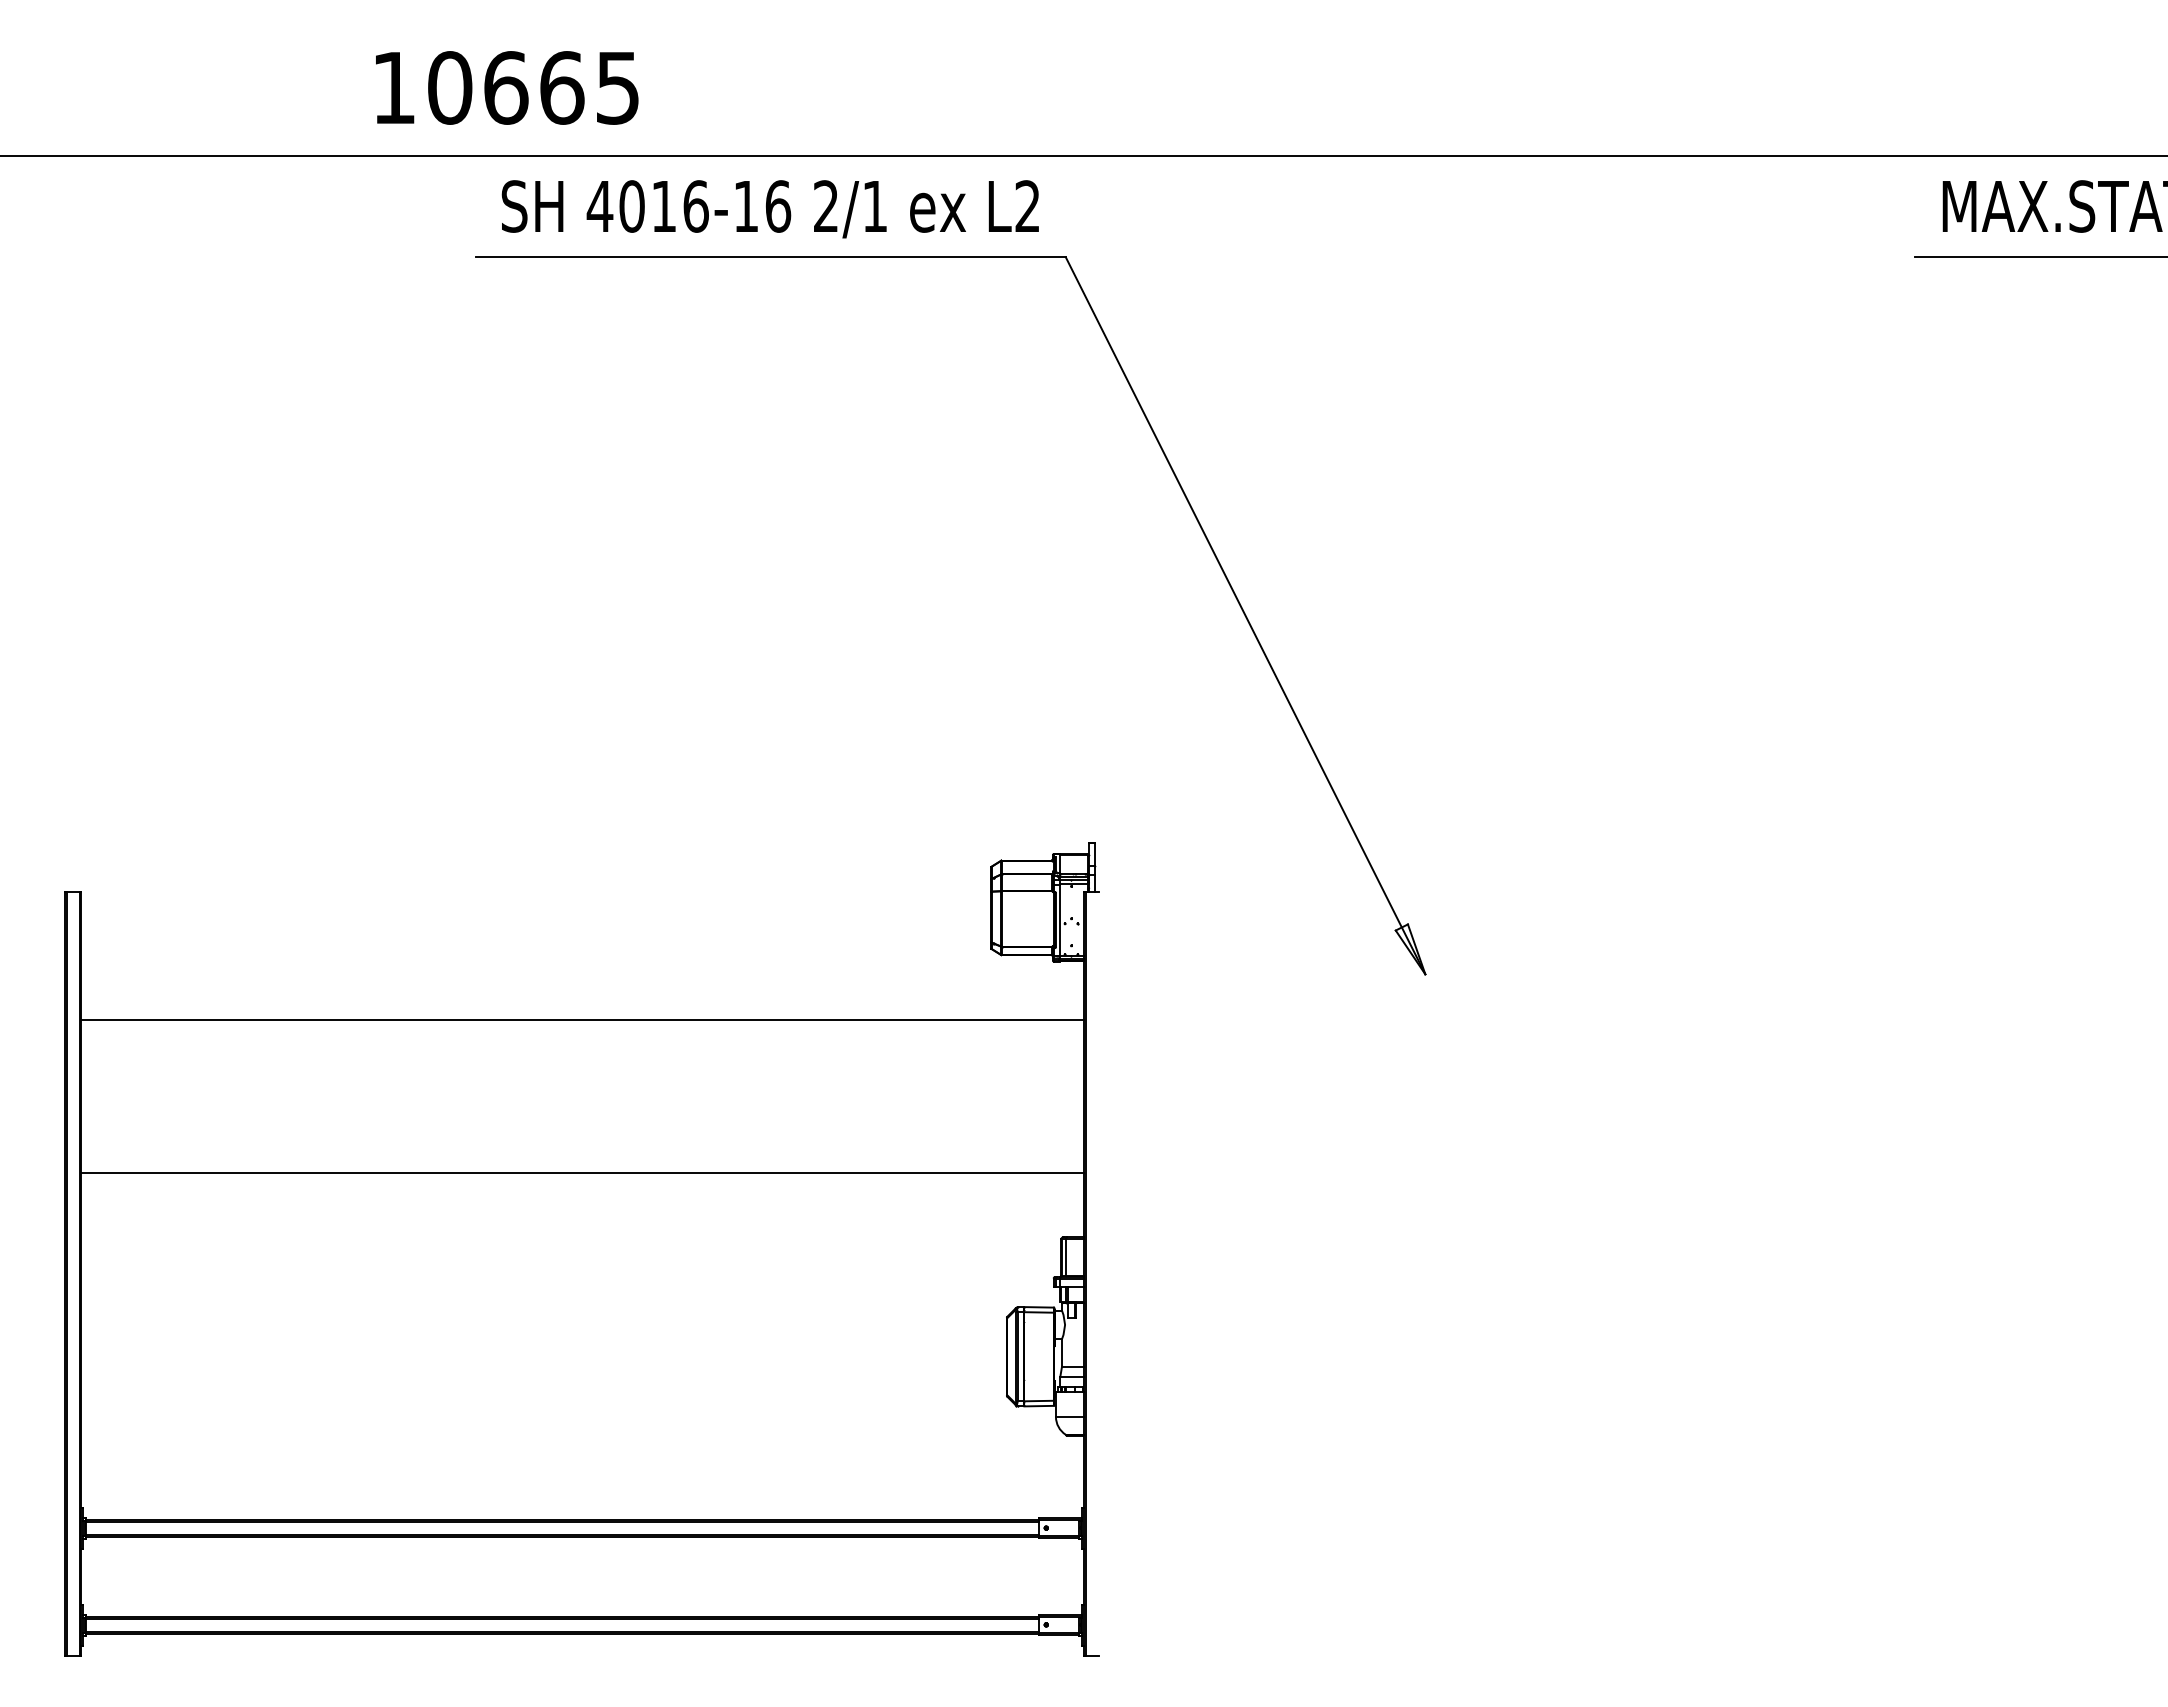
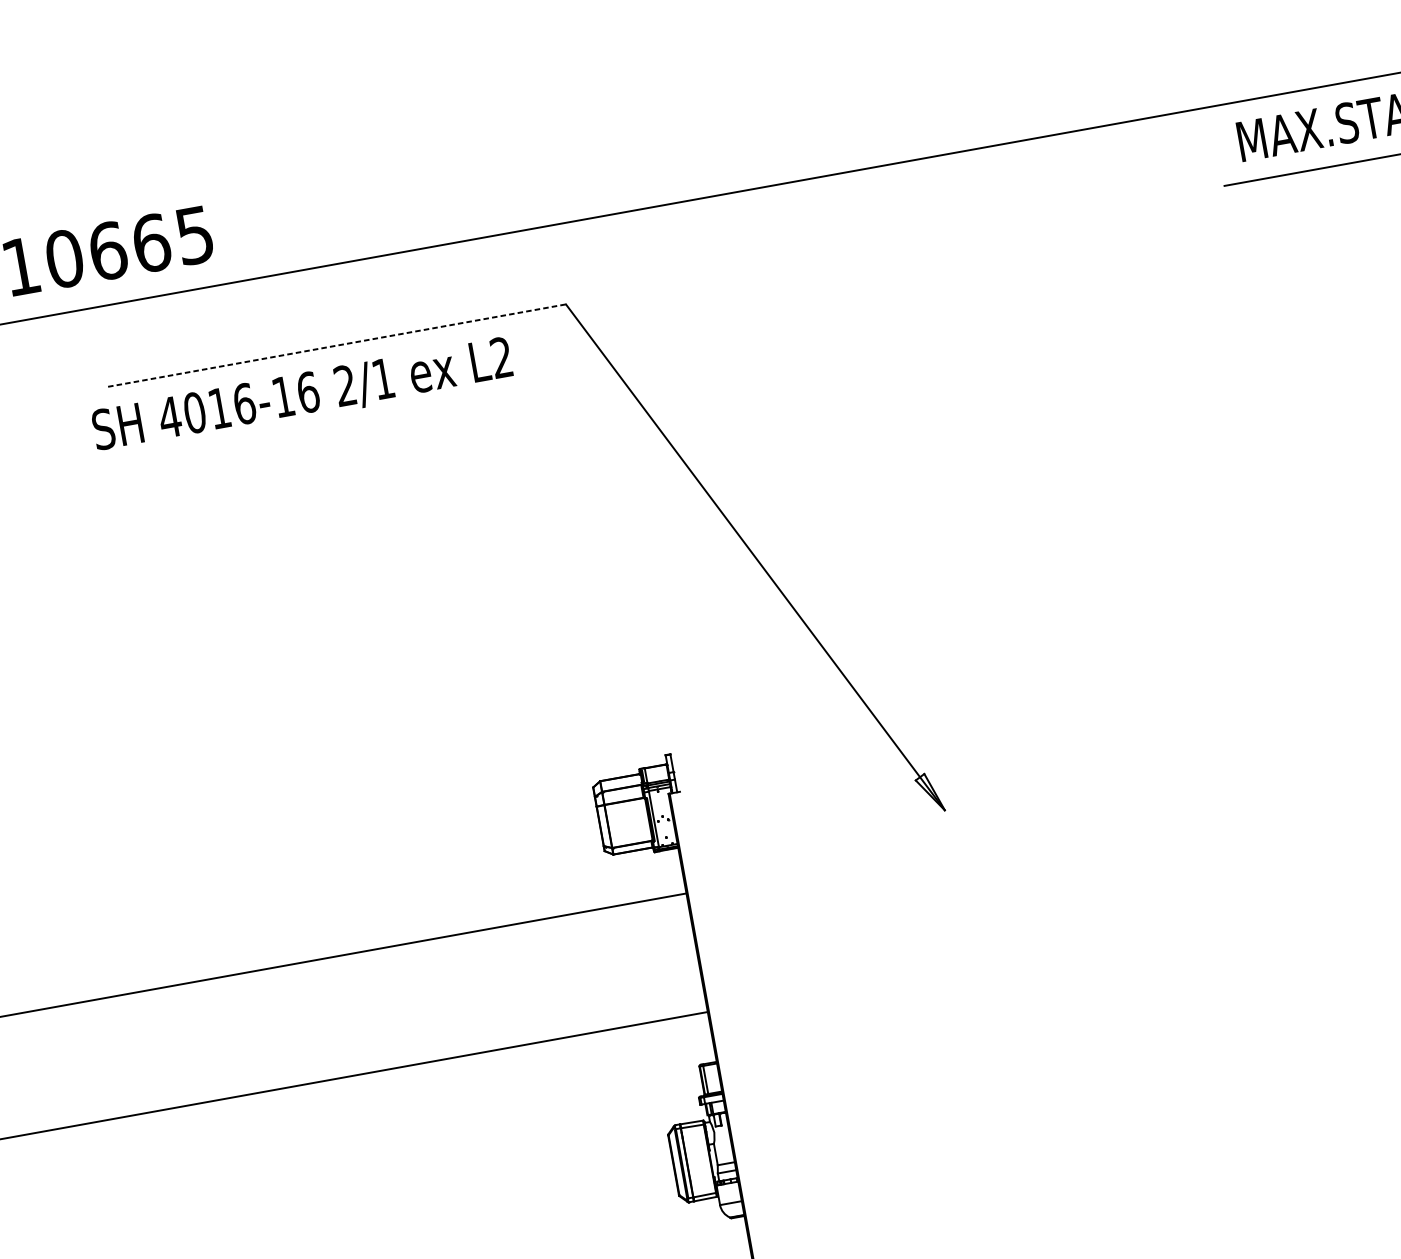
text: (769, 209) -> (301, 396), moved
line: (771, 257) -> (337, 345), solid -> dashed

